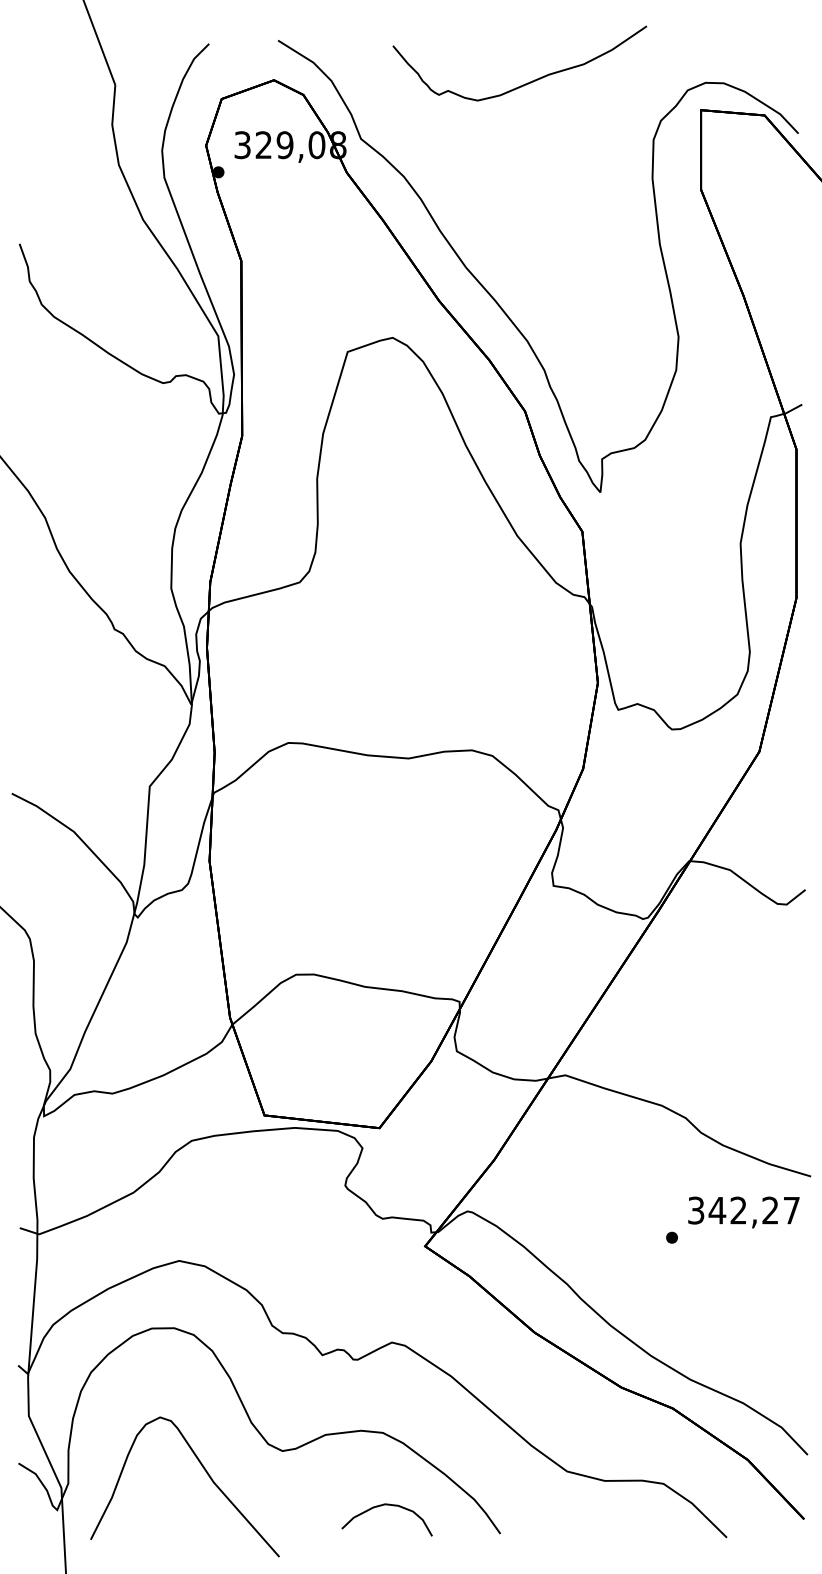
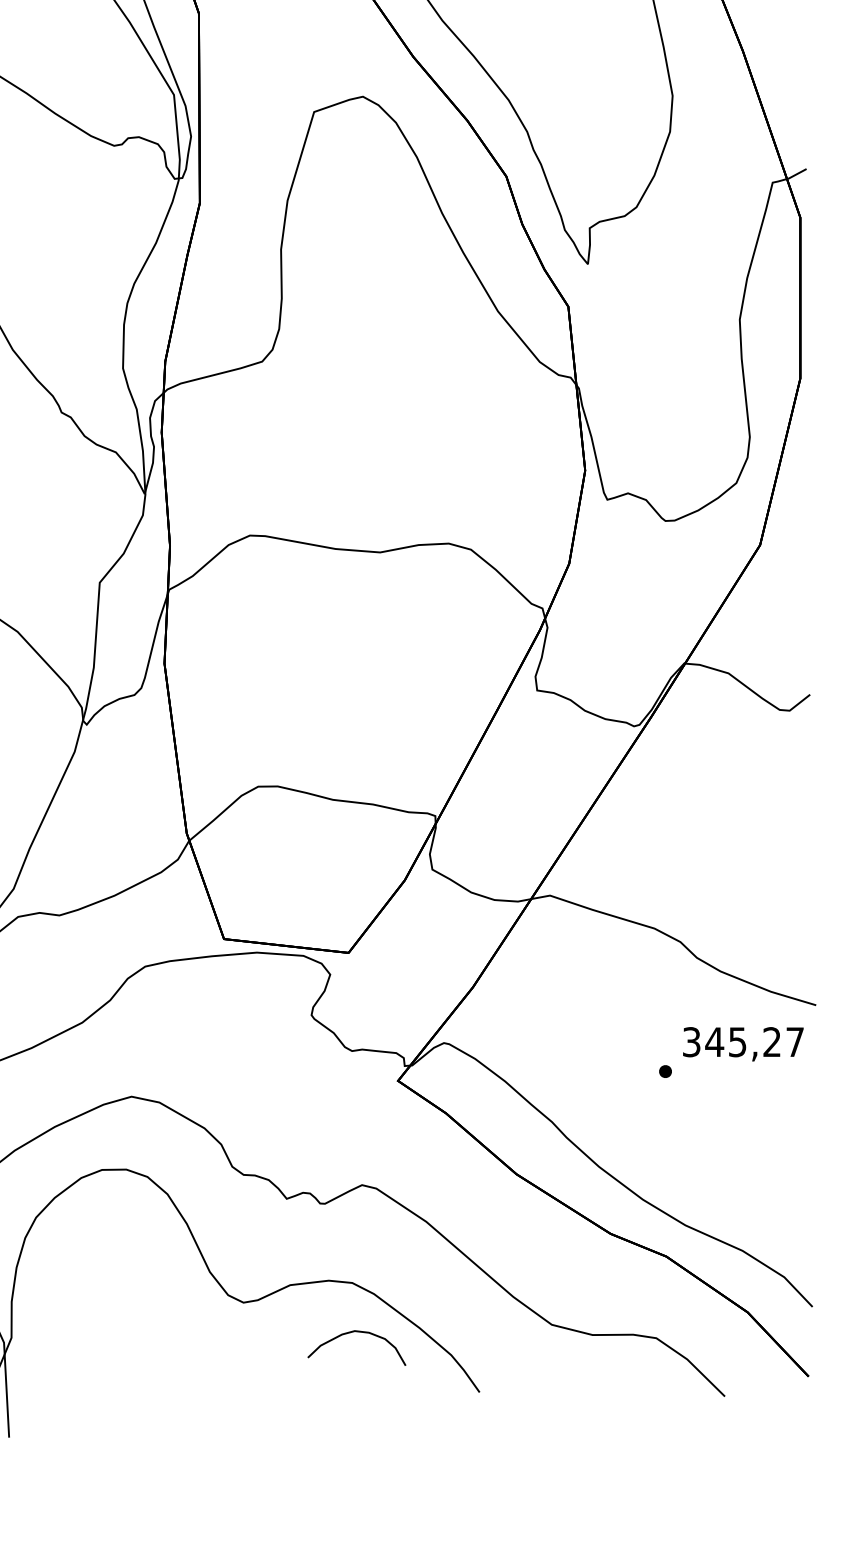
text: (738, 1210) -> (737, 1042), 342,27 -> 345,27
curve: (206, 1473) -> (161, 1326), removed
curve: (381, 1506) -> (350, 1333), moved

